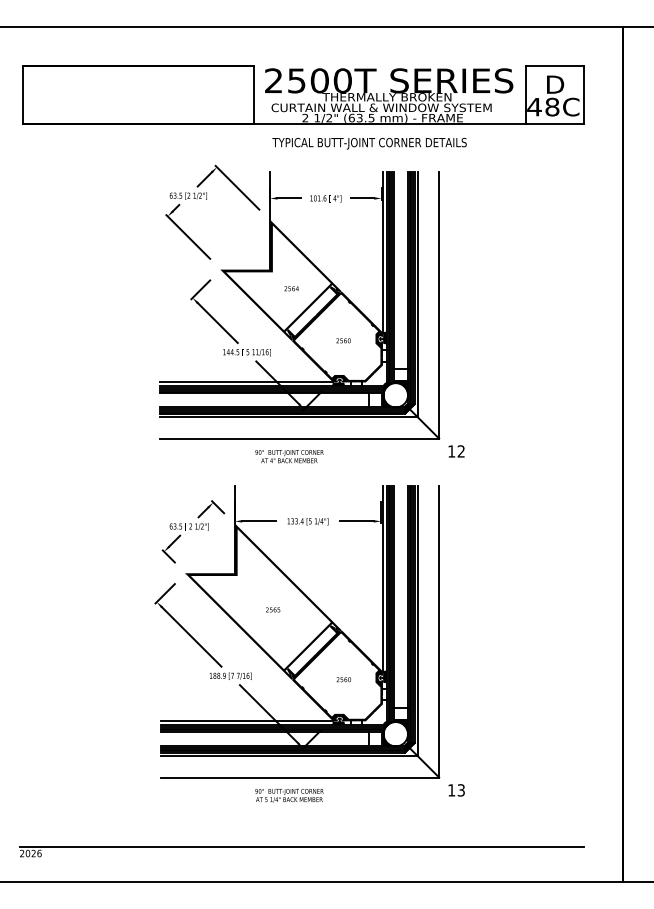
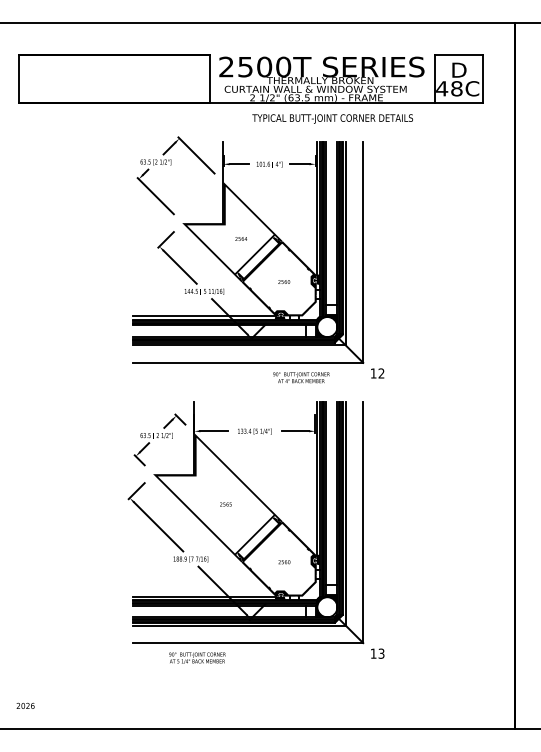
text: (369, 143) -> (332, 118), moved
text: (289, 456) -> (301, 377), moved
text: (289, 794) -> (197, 657), moved
line: (301, 846) -> (249, 700), removed

